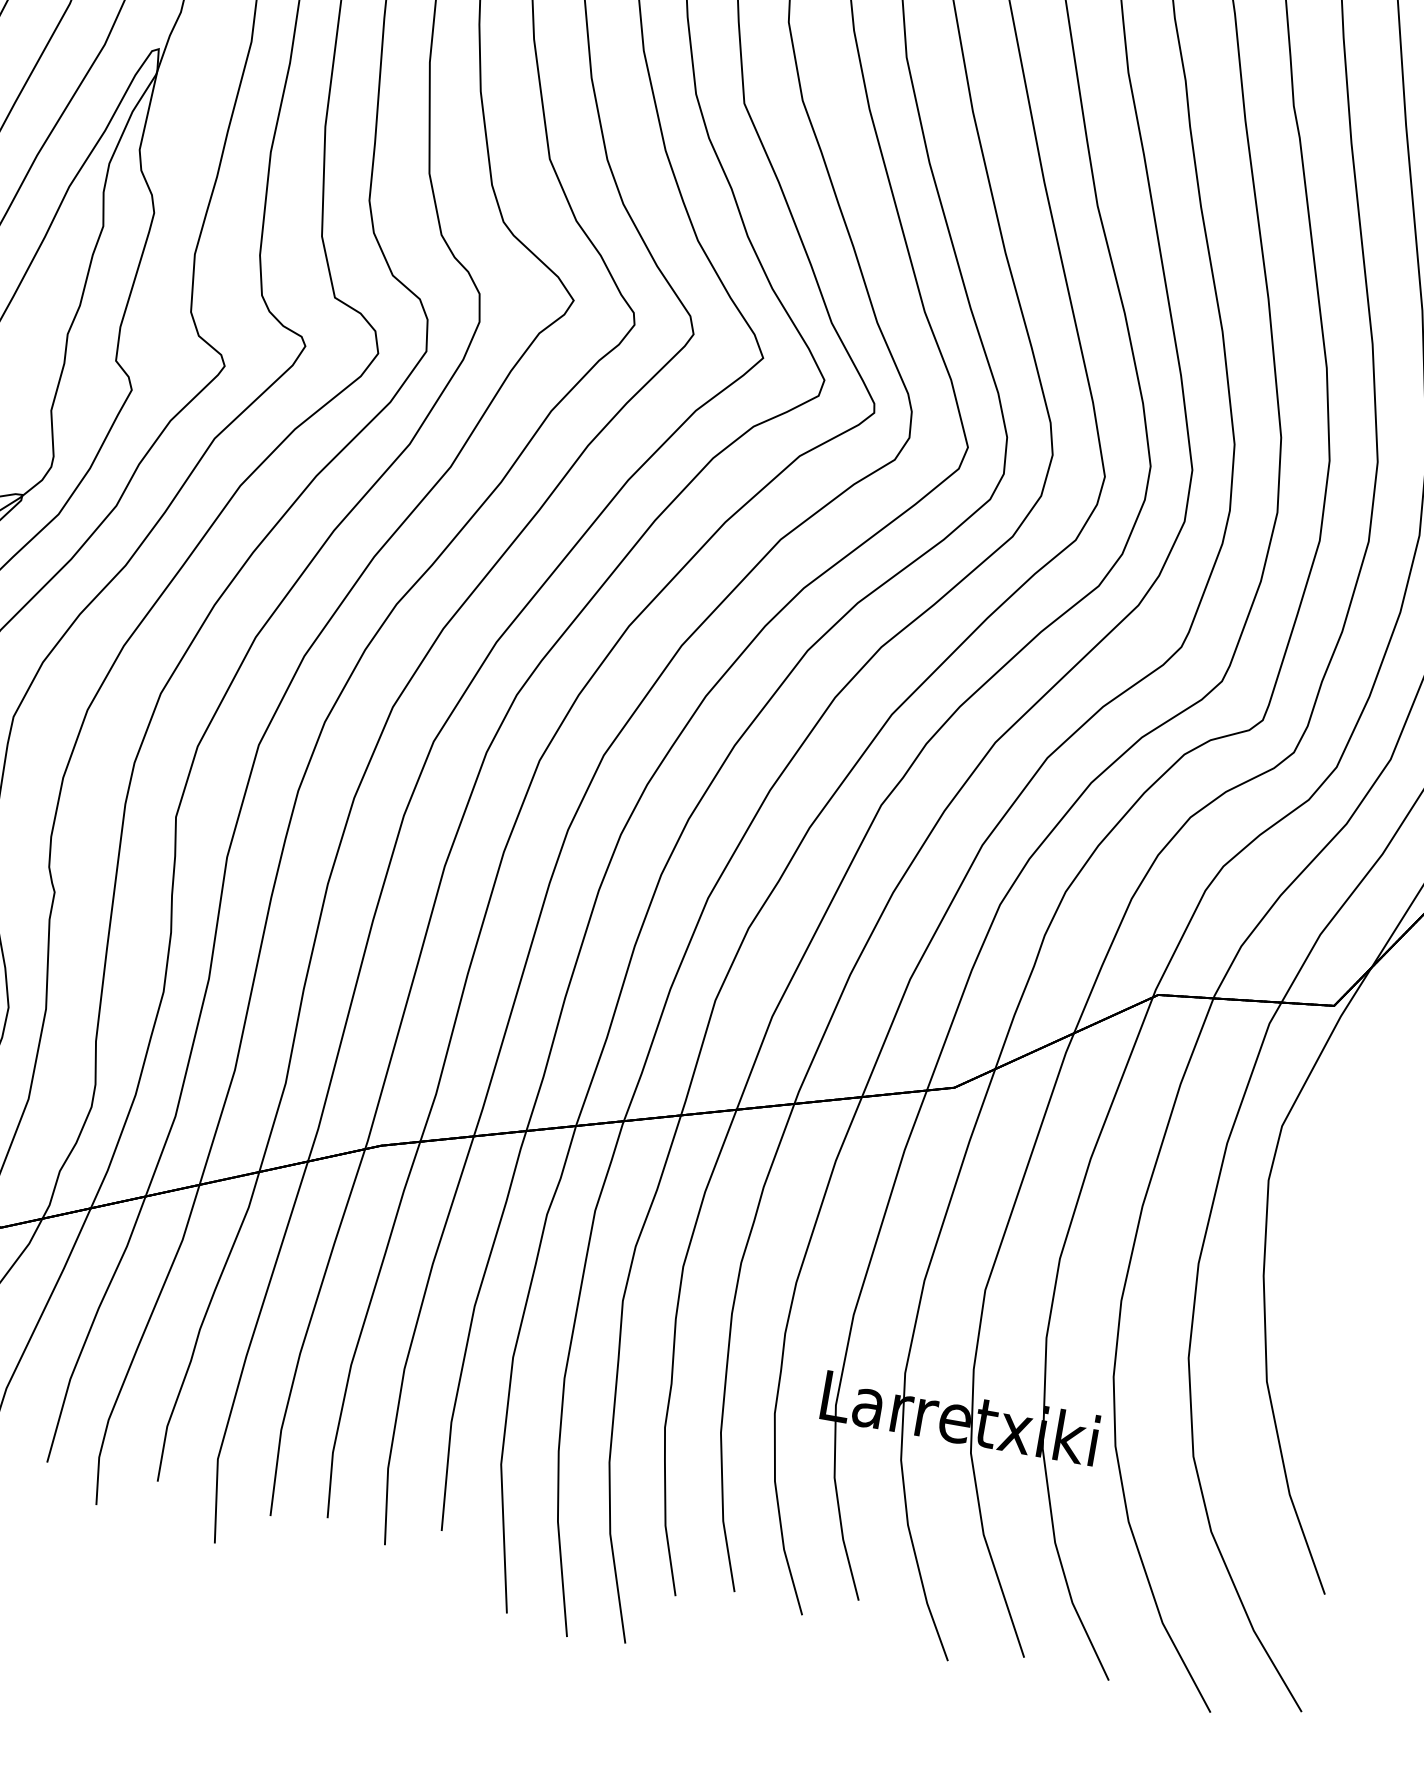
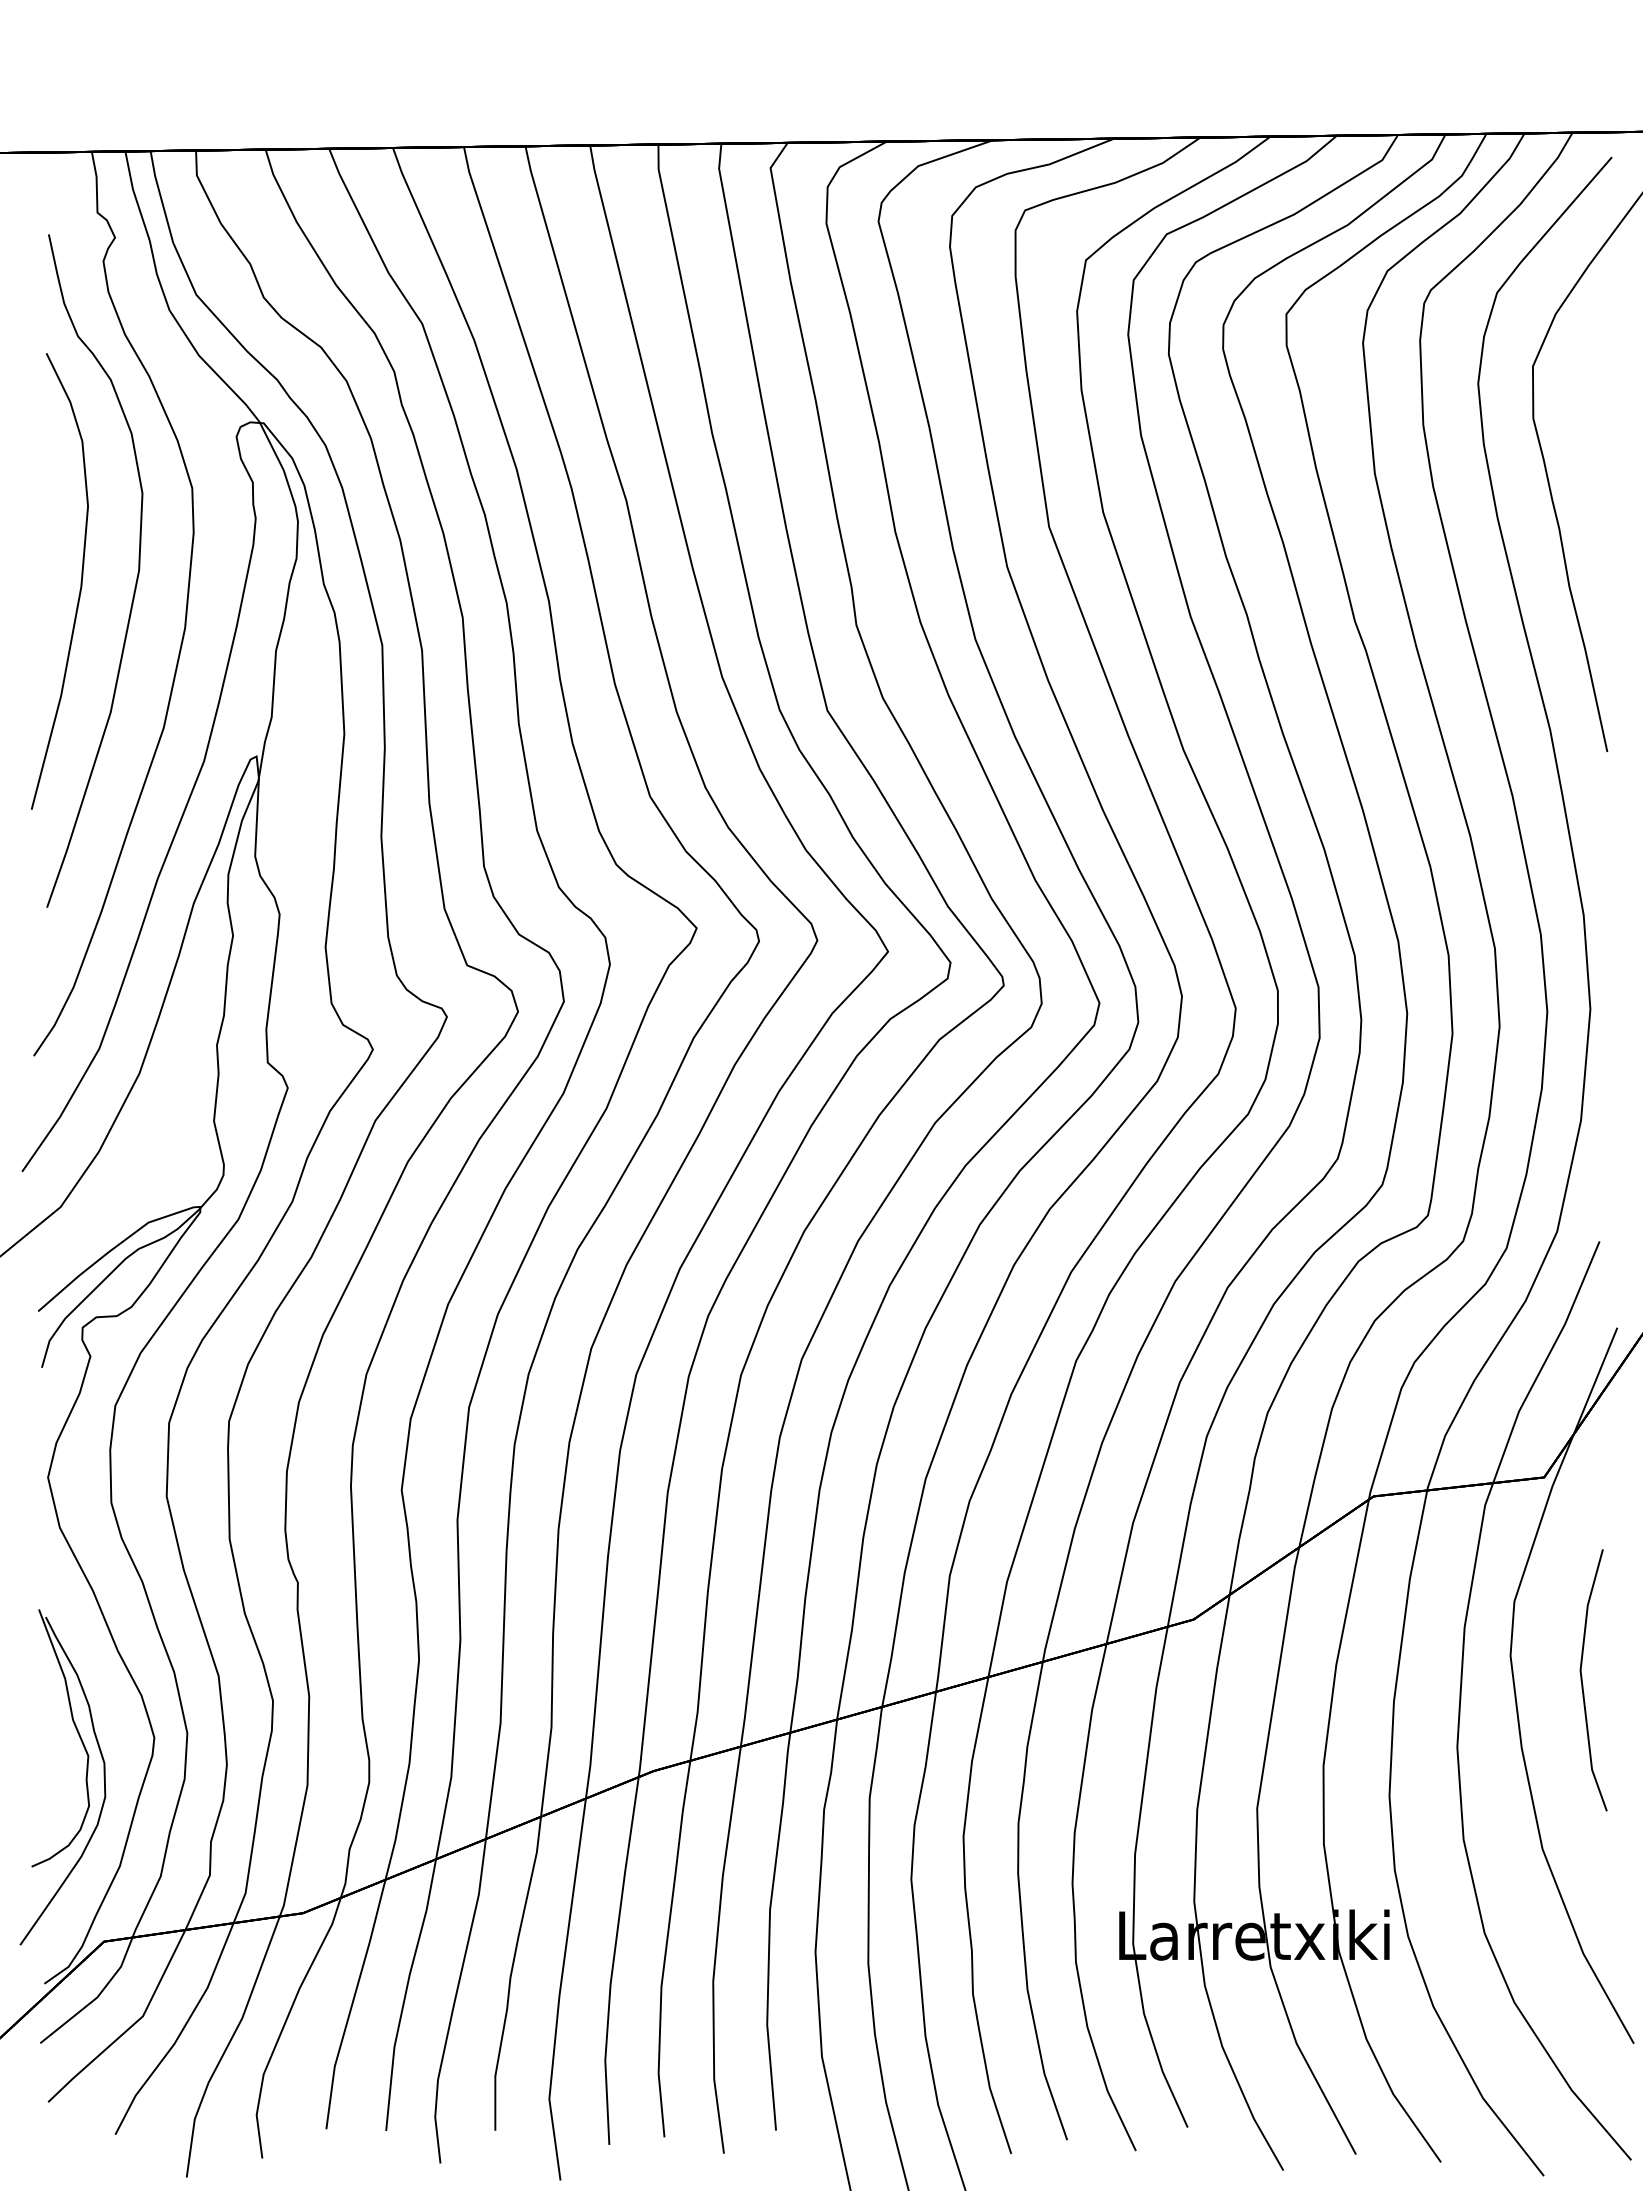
part: (1337, 1222) -> (1583, 1684), added

